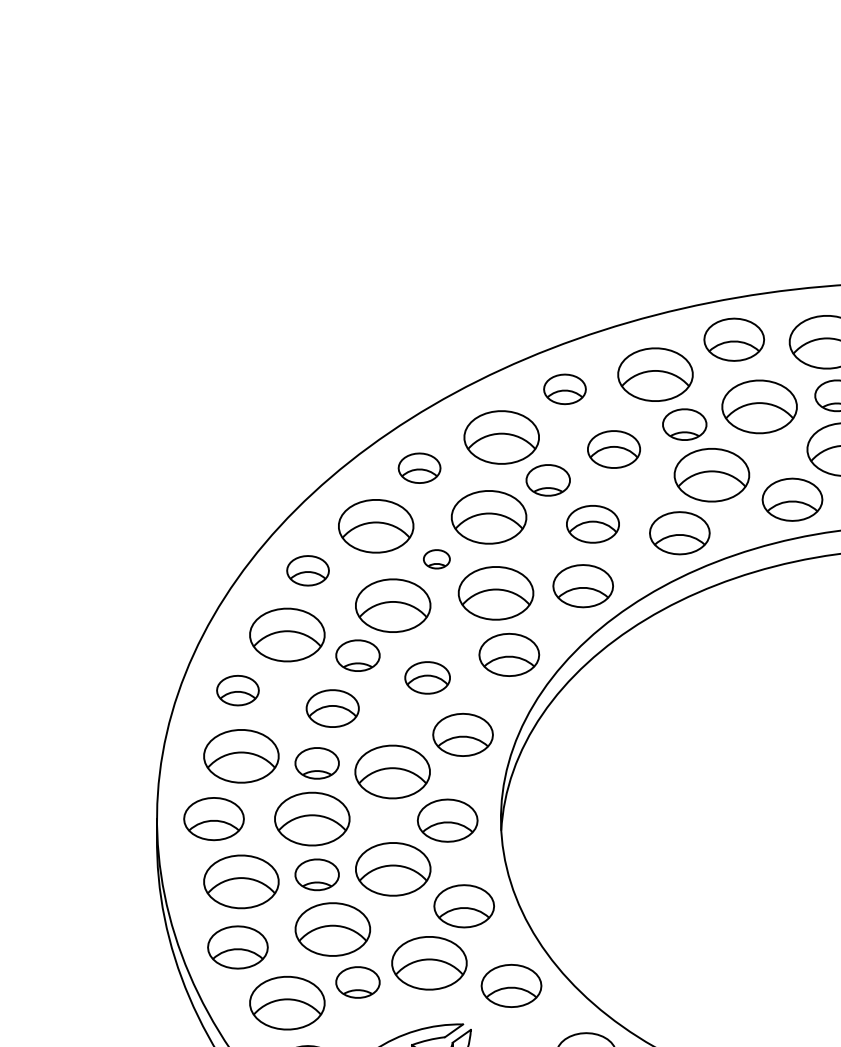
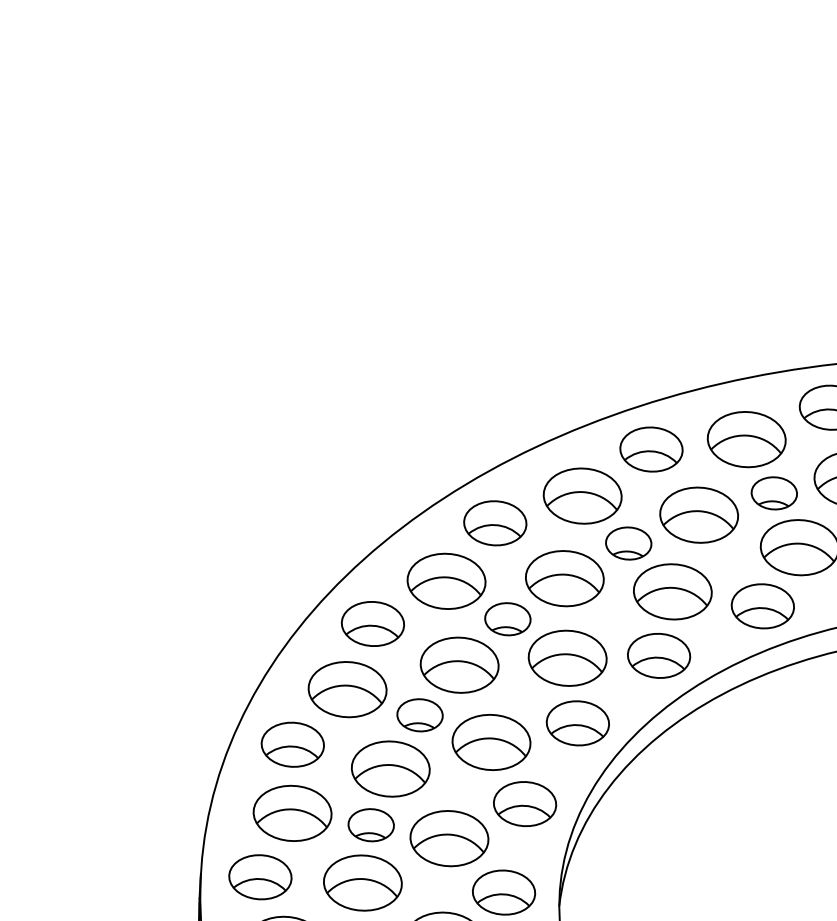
part: (564, 389) -> (650, 449), size x1.43
part: (613, 449) -> (698, 515), size x1.43
part: (419, 468) -> (495, 523), size x1.43
part: (592, 524) -> (672, 592), size x1.43
part: (436, 559) -> (507, 619), size x1.67
part: (307, 570) -> (372, 623), size x1.43
part: (427, 677) -> (491, 742), size x1.67
part: (237, 690) -> (292, 744), size x1.43
part: (332, 708) -> (390, 768), size x1.43

